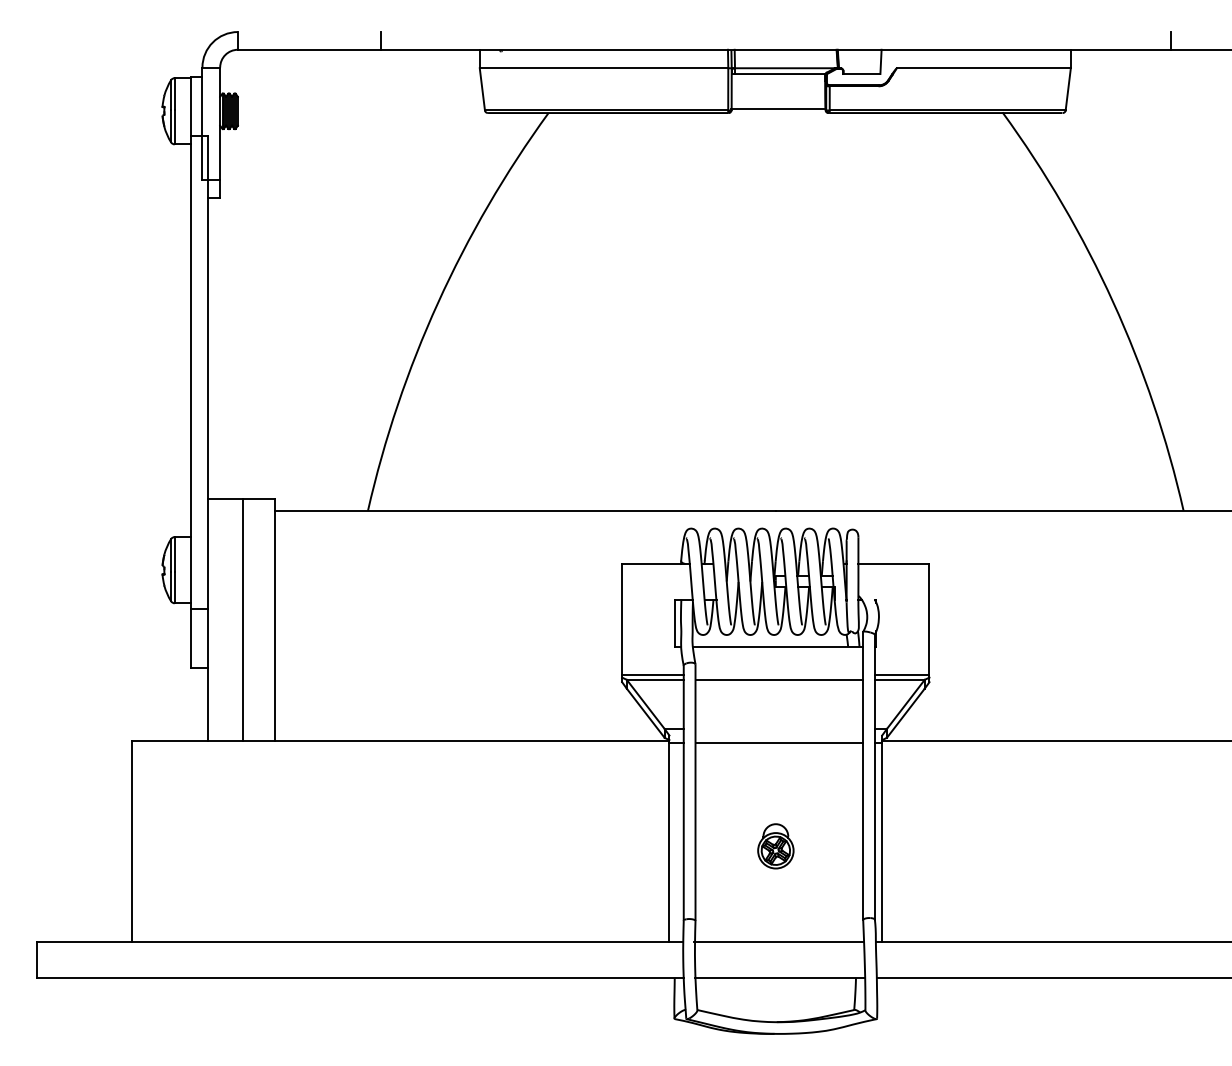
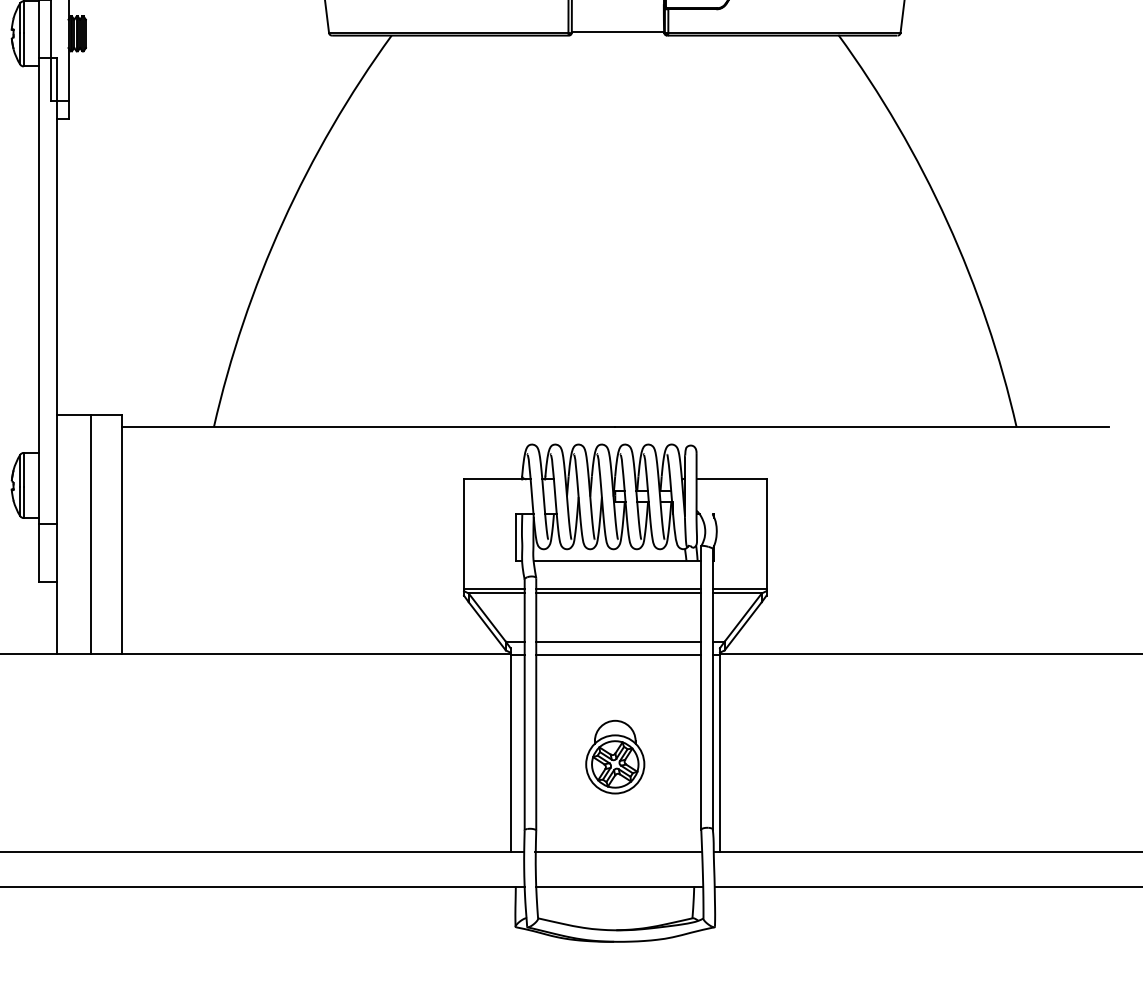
line: (779, 675) -> (618, 589), added
line: (779, 728) -> (618, 641), added
part: (775, 846) -> (614, 757), size x1.67

